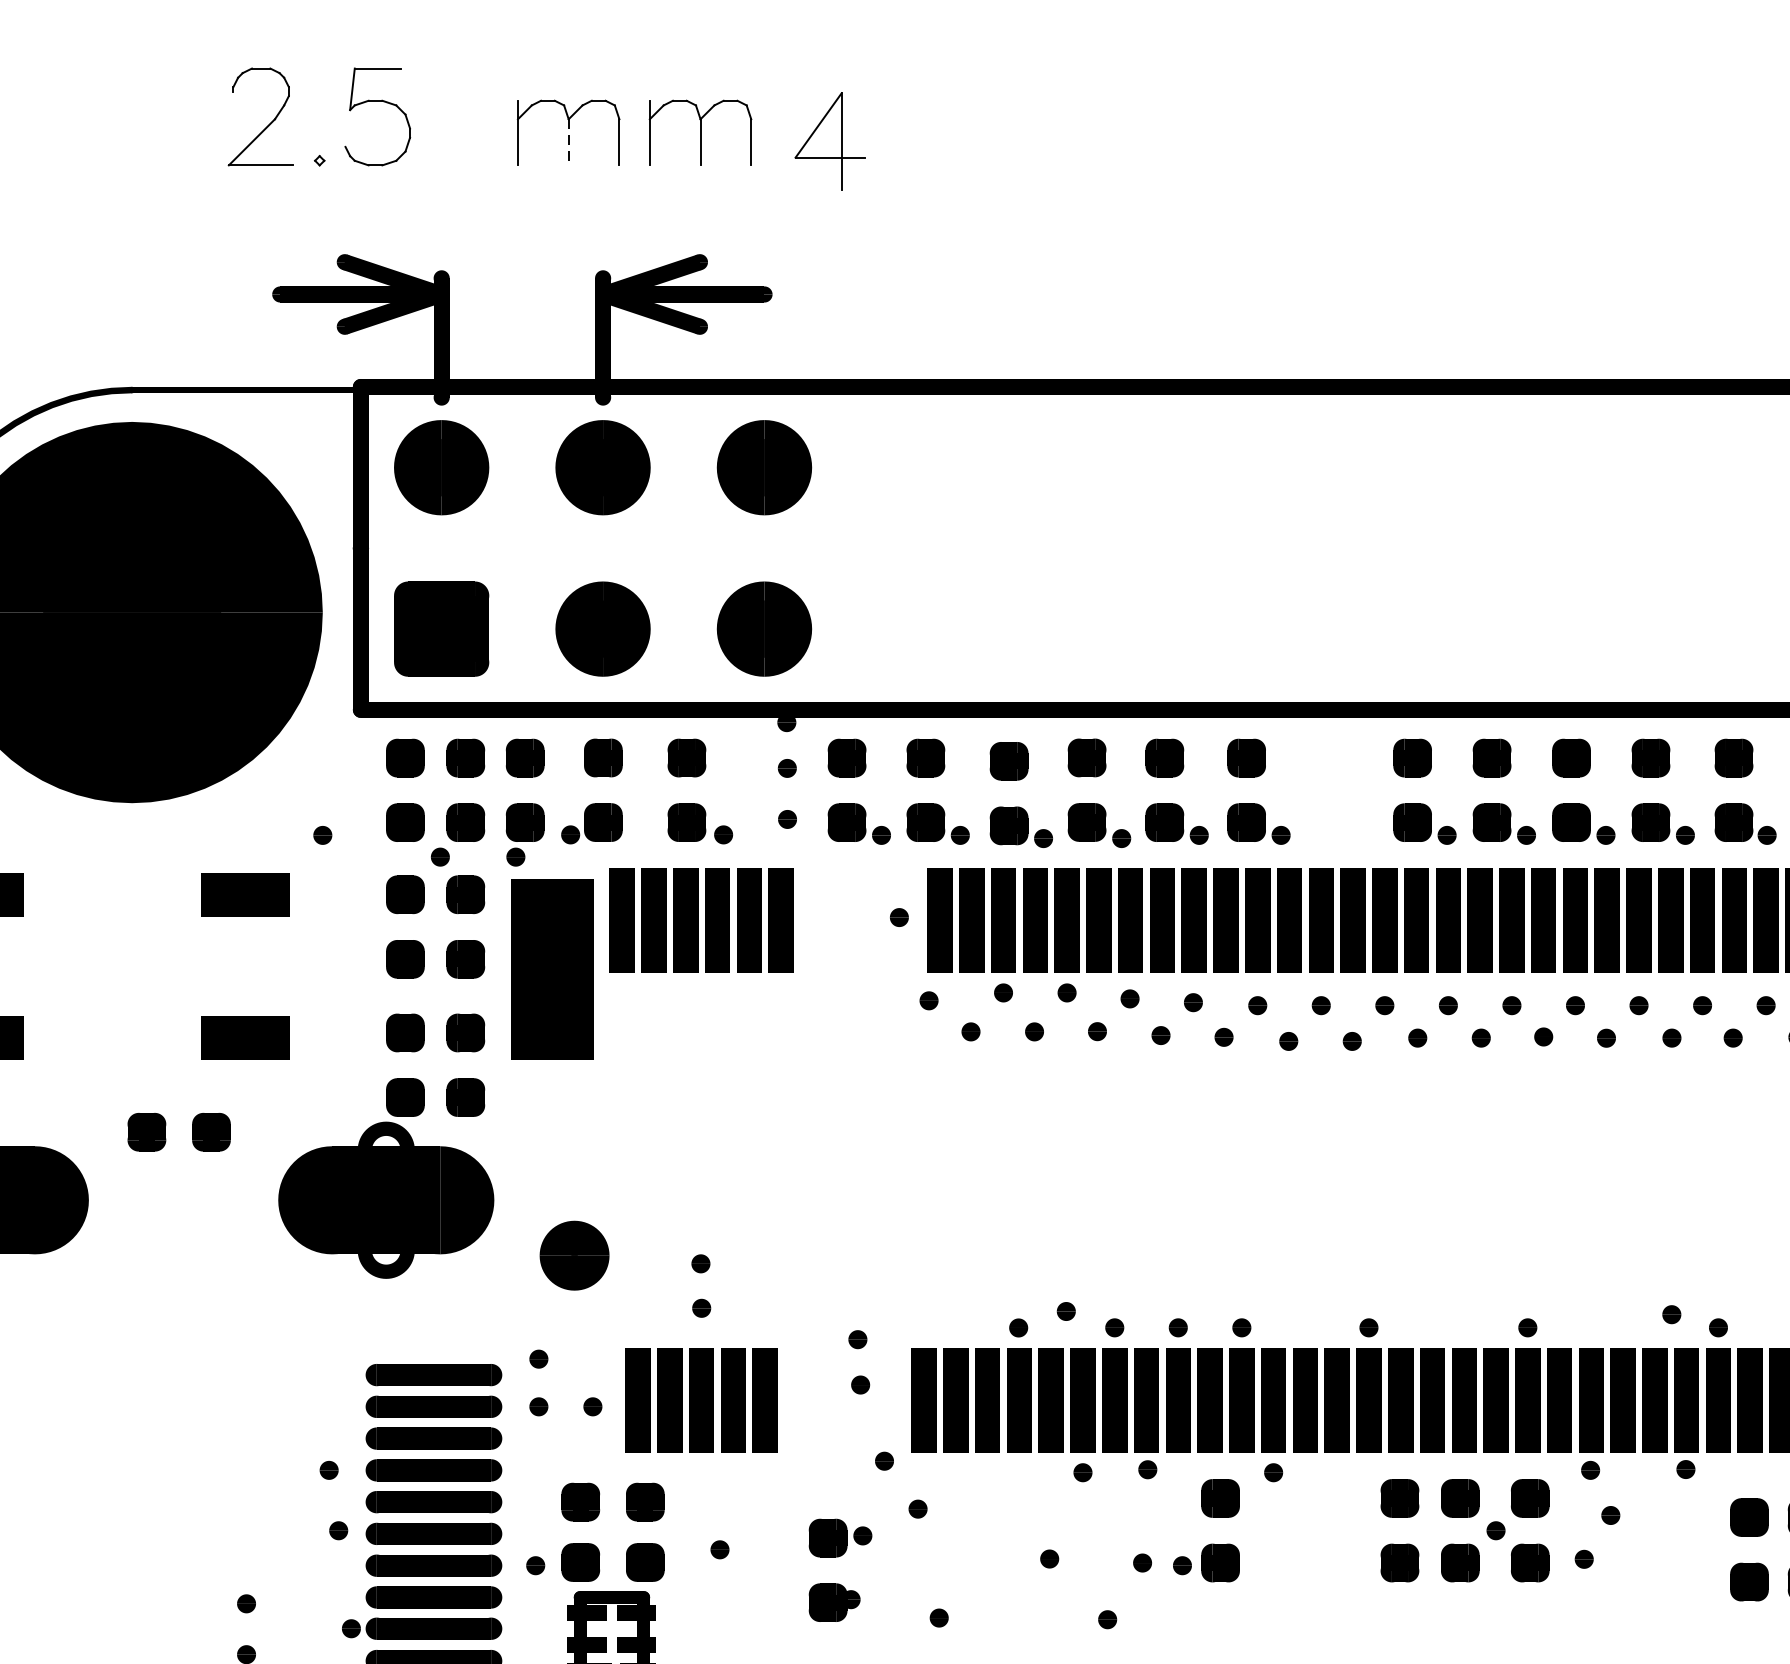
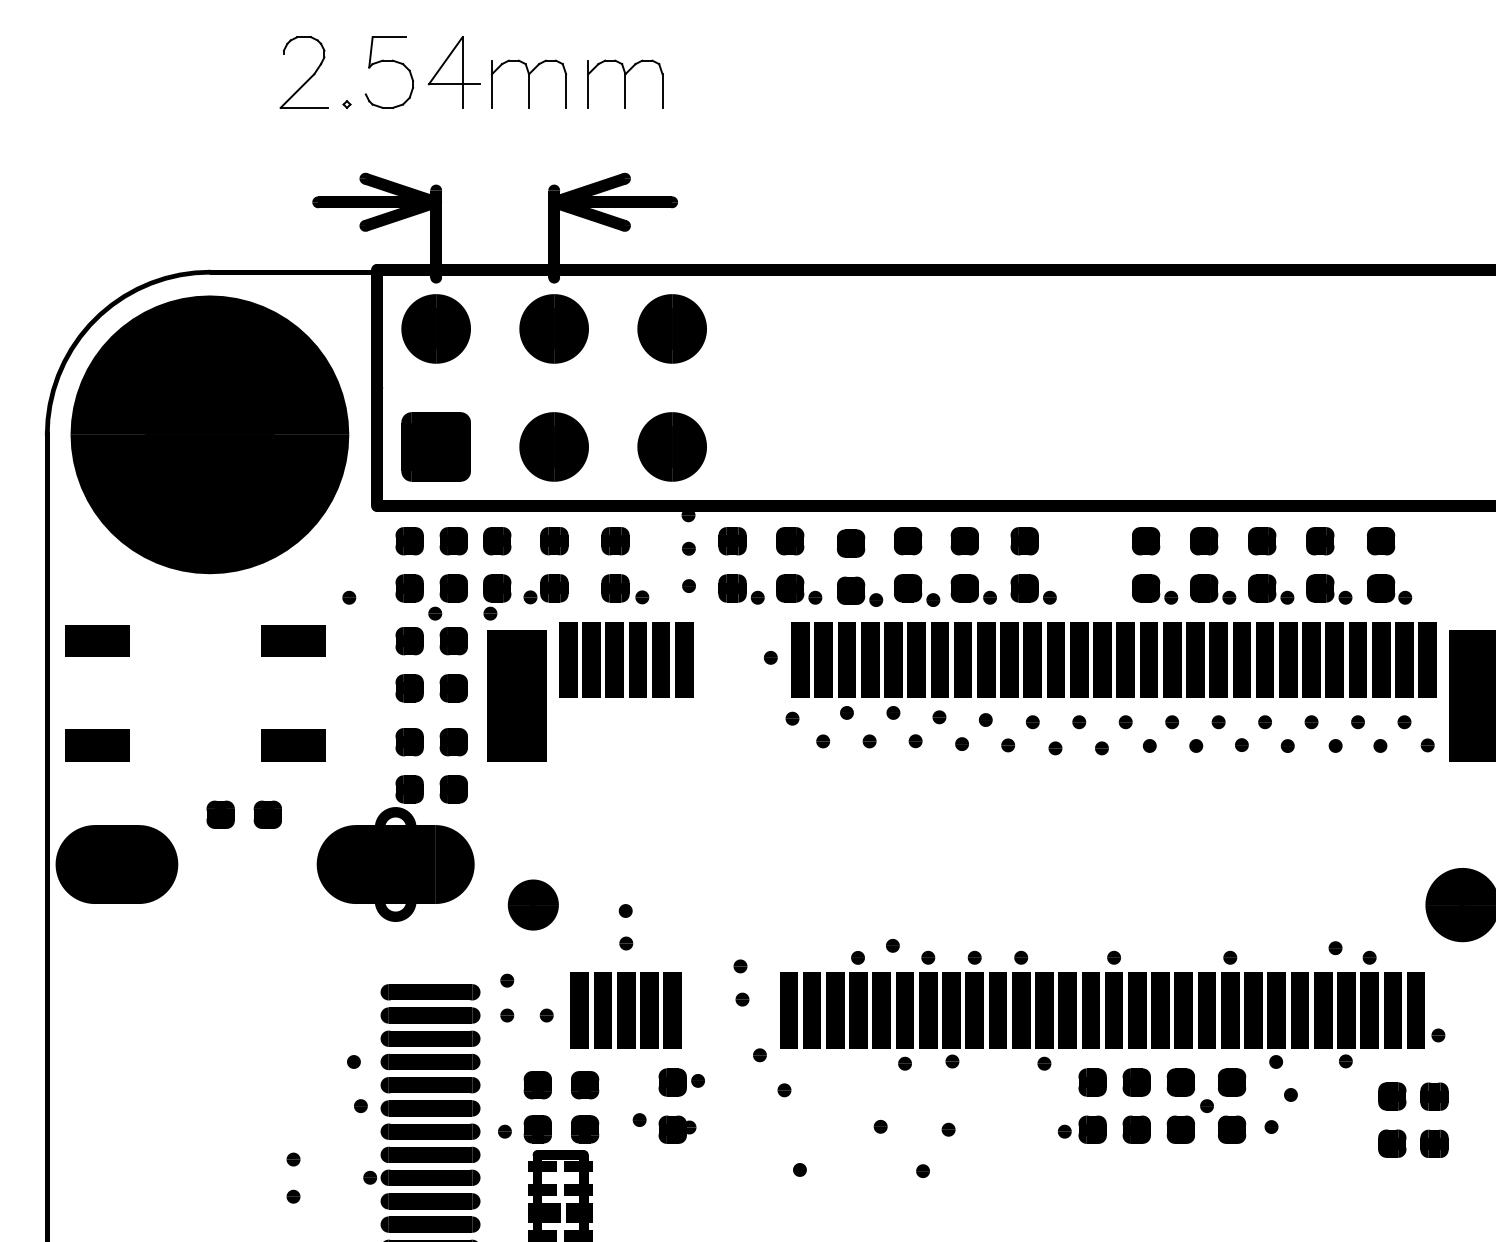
part: (829, 141) -> (453, 72), moved
line: (569, 142) -> (529, 91), dashed -> solid
part: (1209, 1517) -> (1084, 1096), moved
part: (840, 1557) -> (681, 1096), moved

